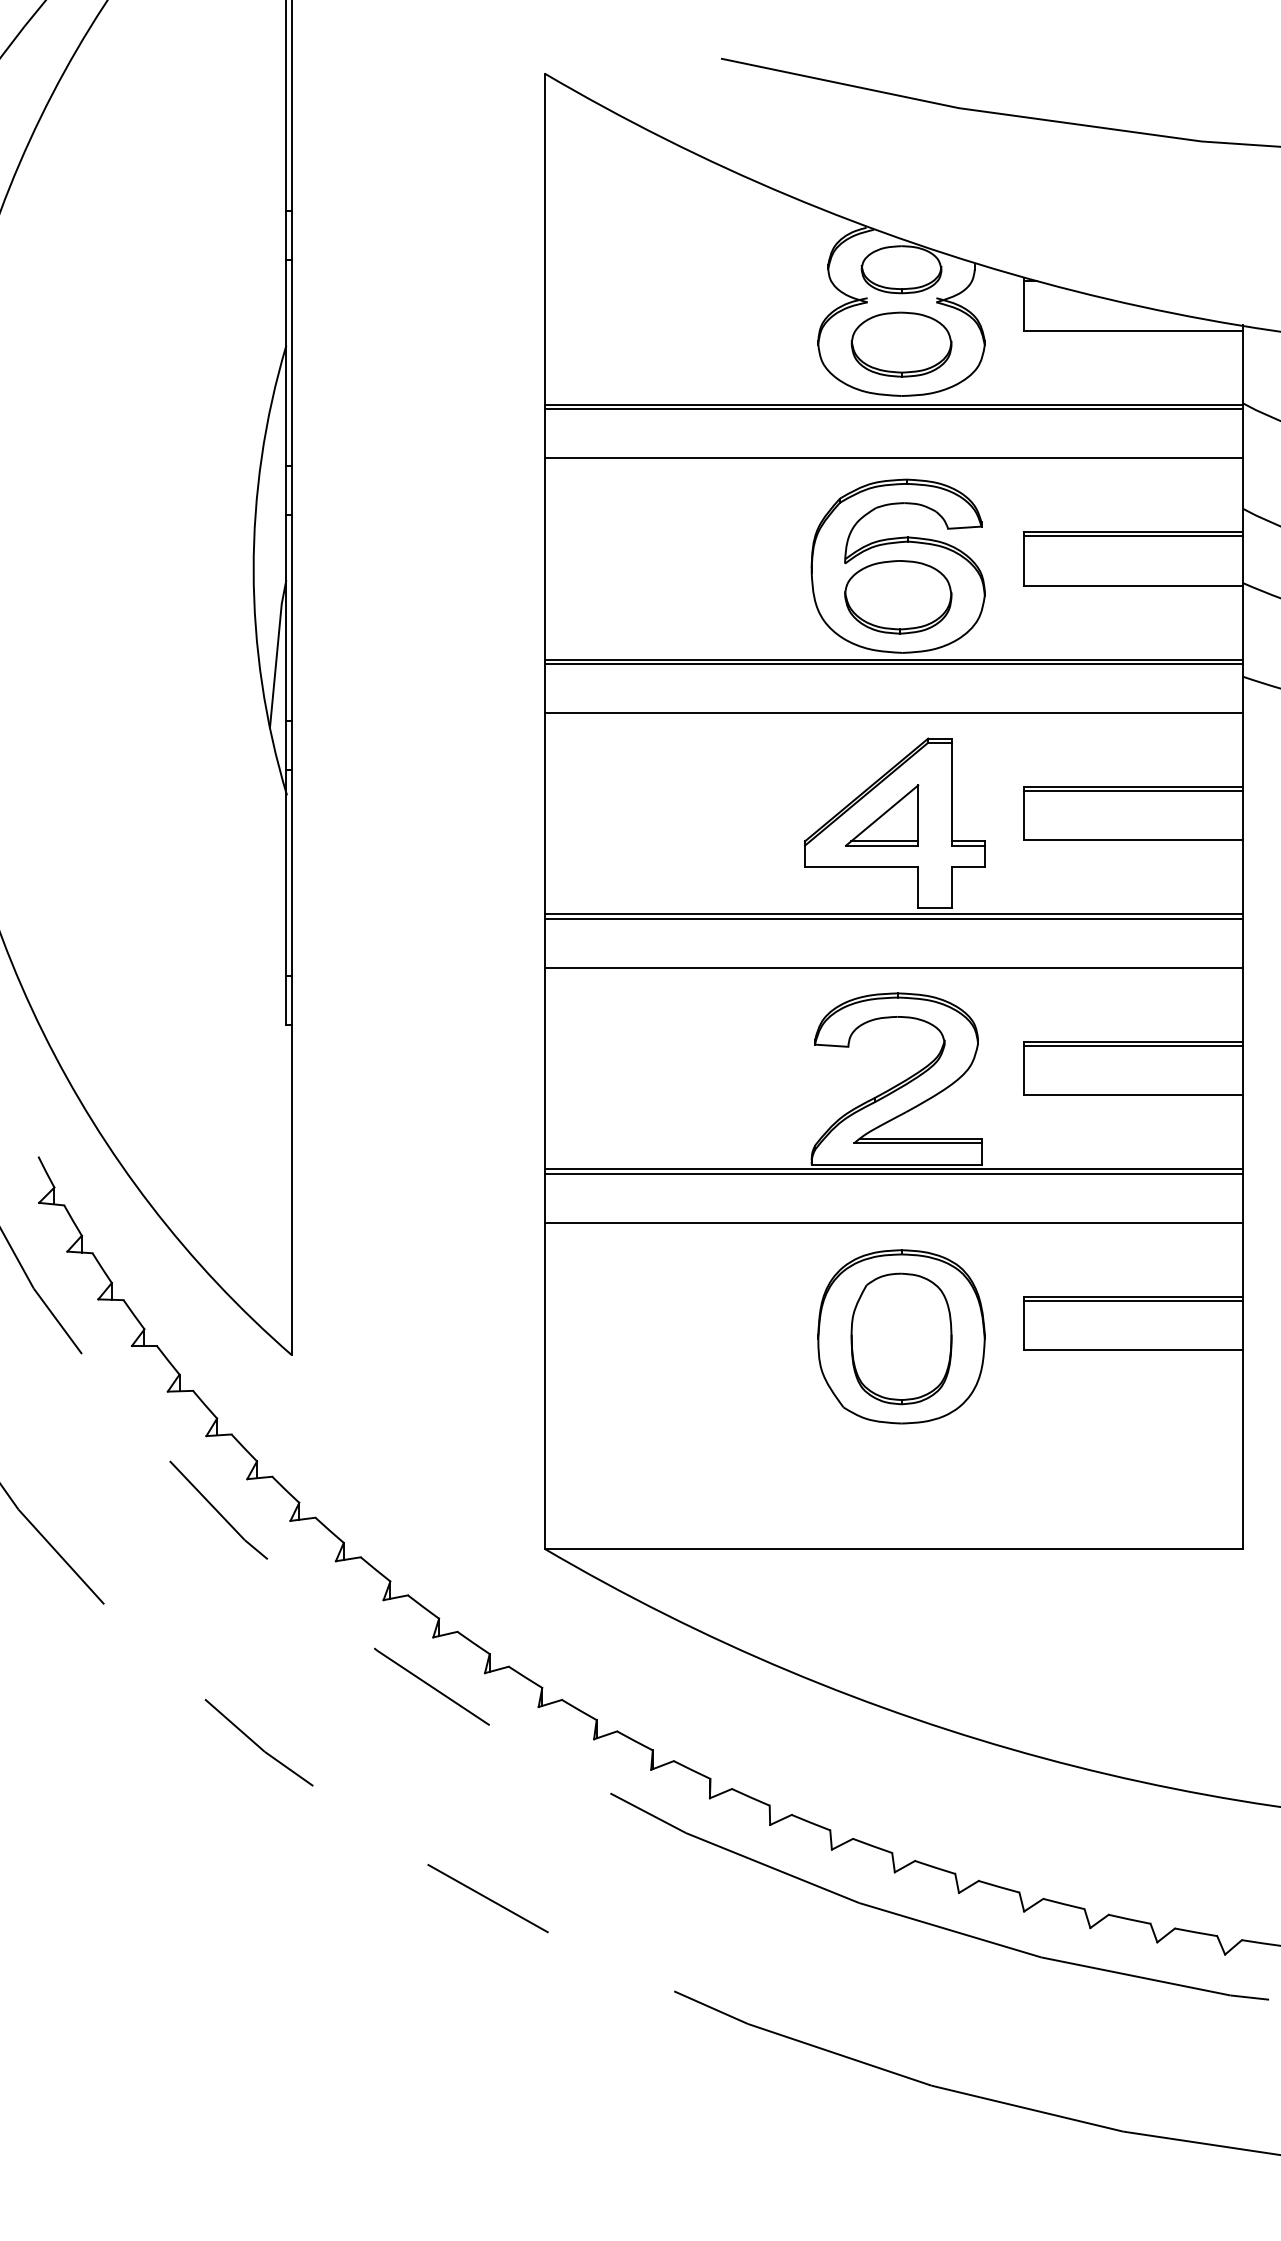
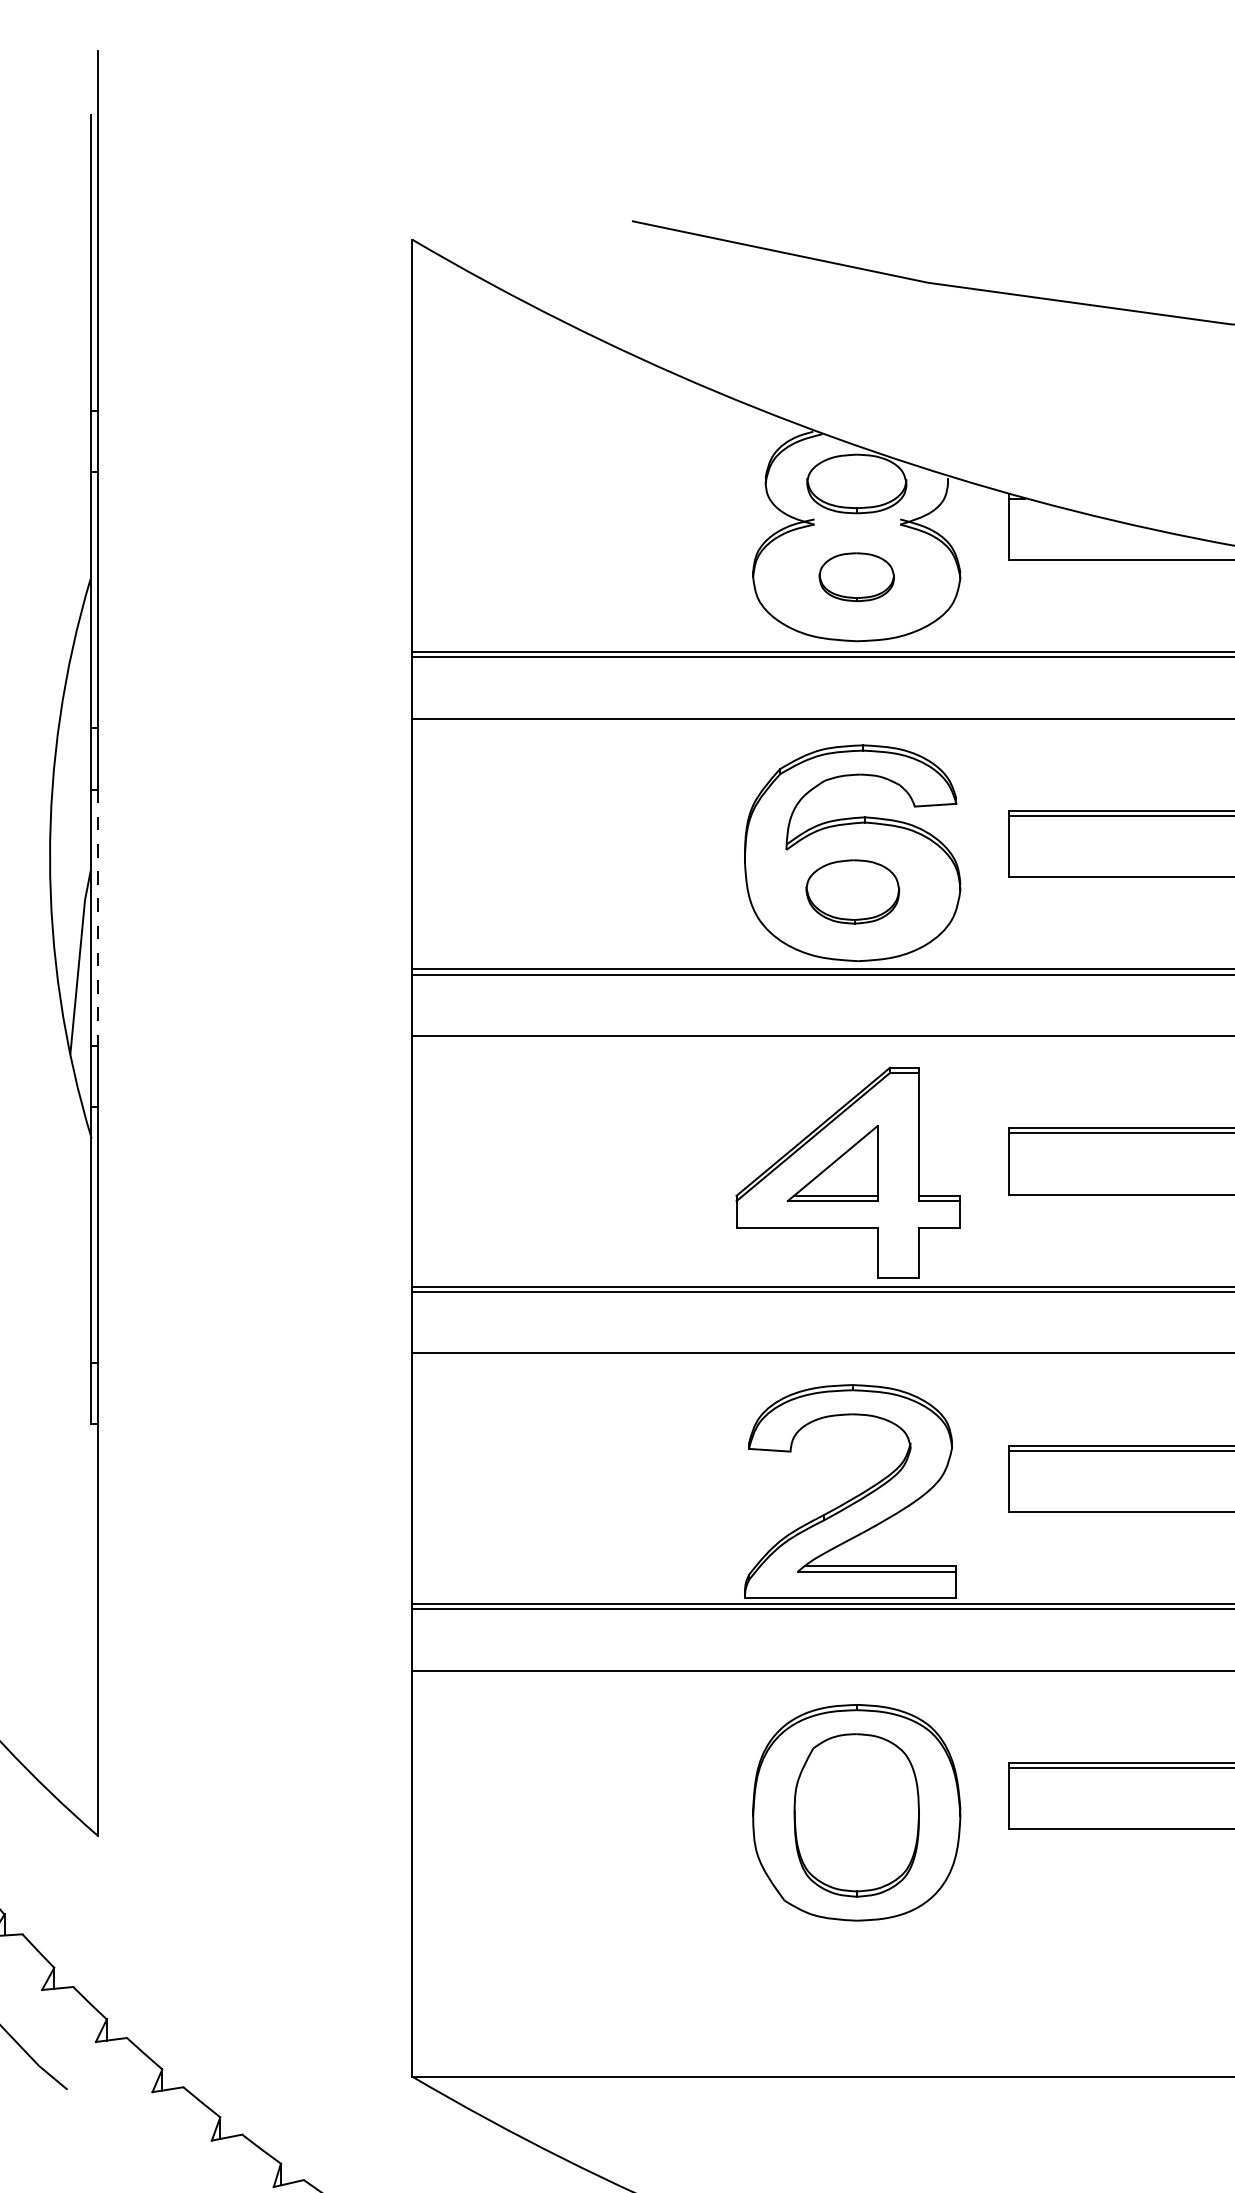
part: (901, 344) -> (856, 577), size x0.6
part: (898, 597) -> (853, 892), size x0.7
line: (291, 617) -> (97, 917), solid -> dashed

